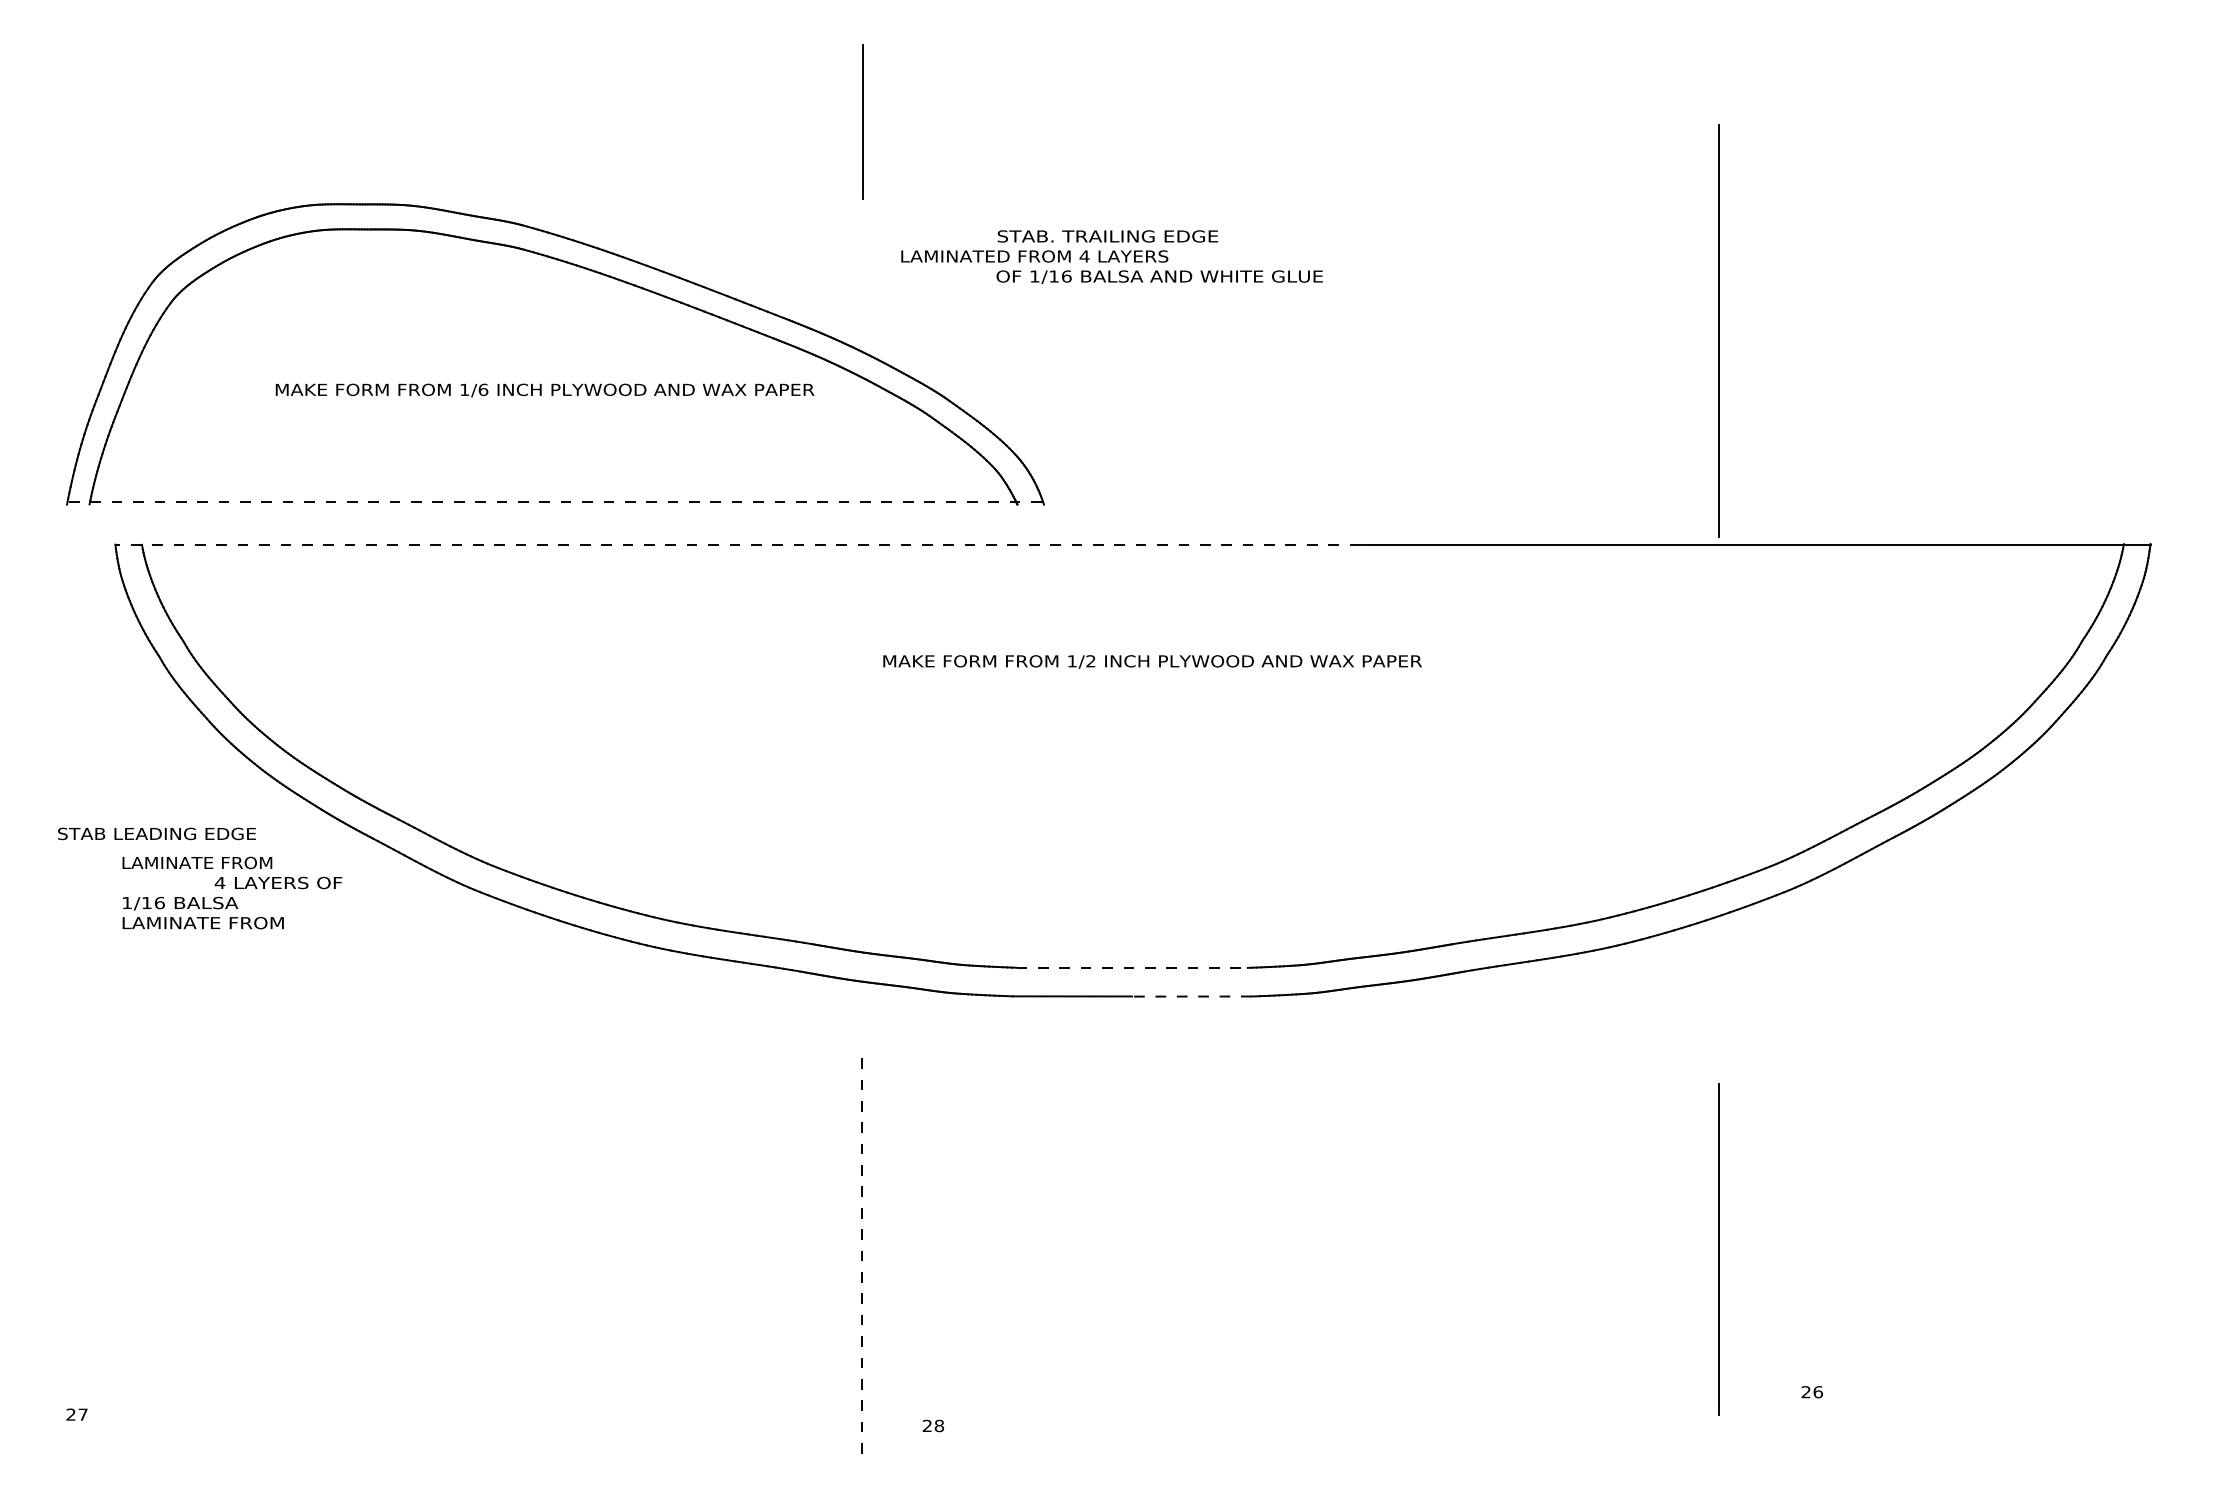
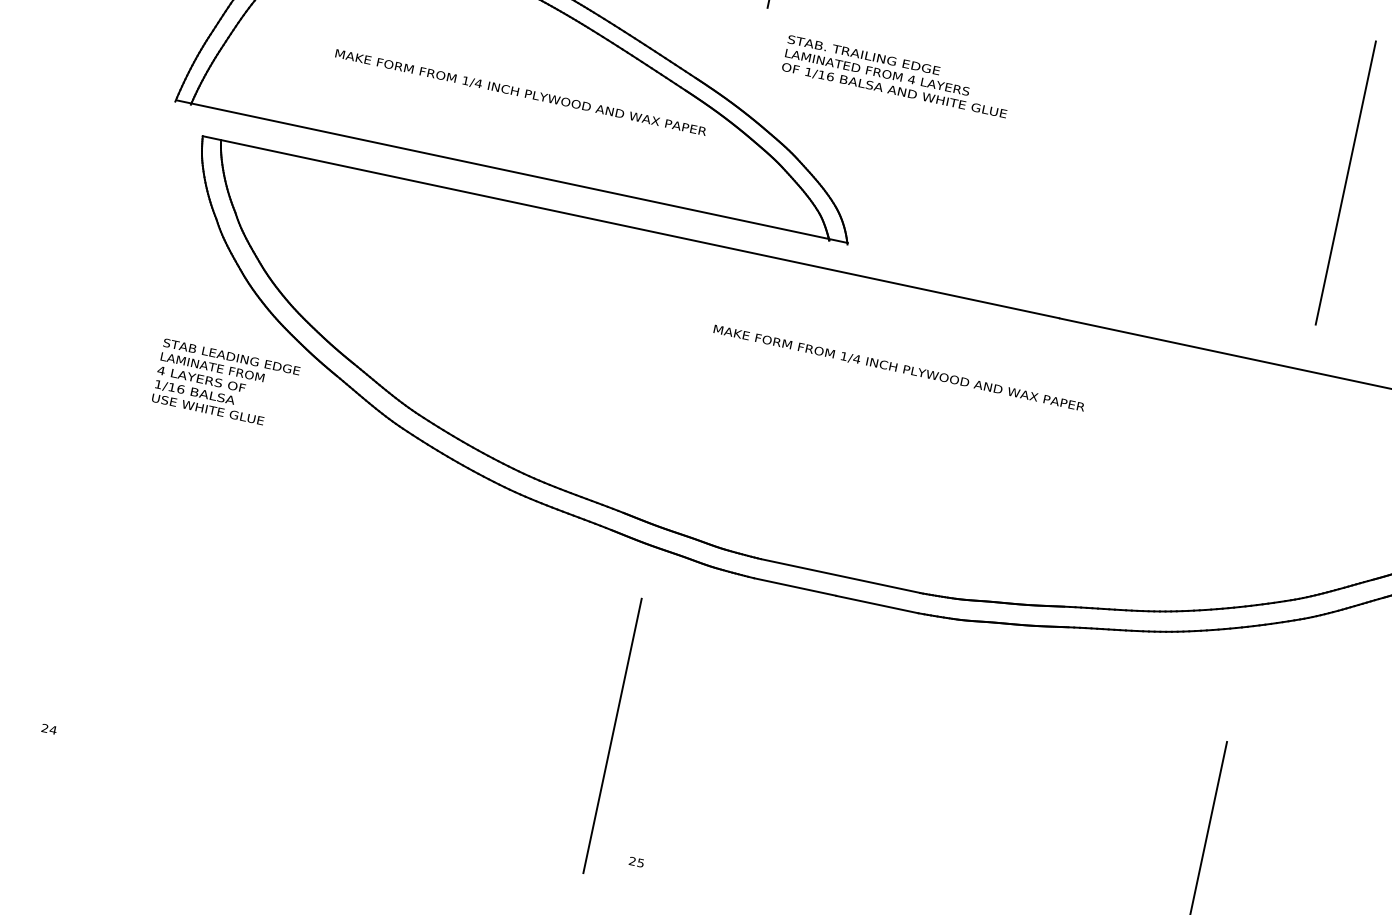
text: (1107, 236) -> (863, 55), moved
text: (1159, 276) -> (894, 90), moved
line: (1718, 330) -> (1345, 182), moved
text: (483, 389) -> (478, 83), 1/6 -> 1/4
line: (556, 502) -> (512, 171), dashed -> solid
line: (737, 544) -> (630, 227), dashed -> solid
text: (1090, 661) -> (856, 359), 1/2 -> 1/4
text: (156, 833) -> (231, 356), moved
text: (278, 882) -> (201, 378), moved
text: (203, 922) -> (208, 409), LAMINATE FROM -> USE WHITE GLUE
line: (1132, 967) -> (840, 575), dashed -> solid
line: (1191, 996) -> (877, 604), dashed -> solid
line: (862, 1258) -> (612, 736), dashed -> solid
text: (83, 1414) -> (53, 730), 27 -> 24
text: (939, 1425) -> (640, 862), 28 -> 25

